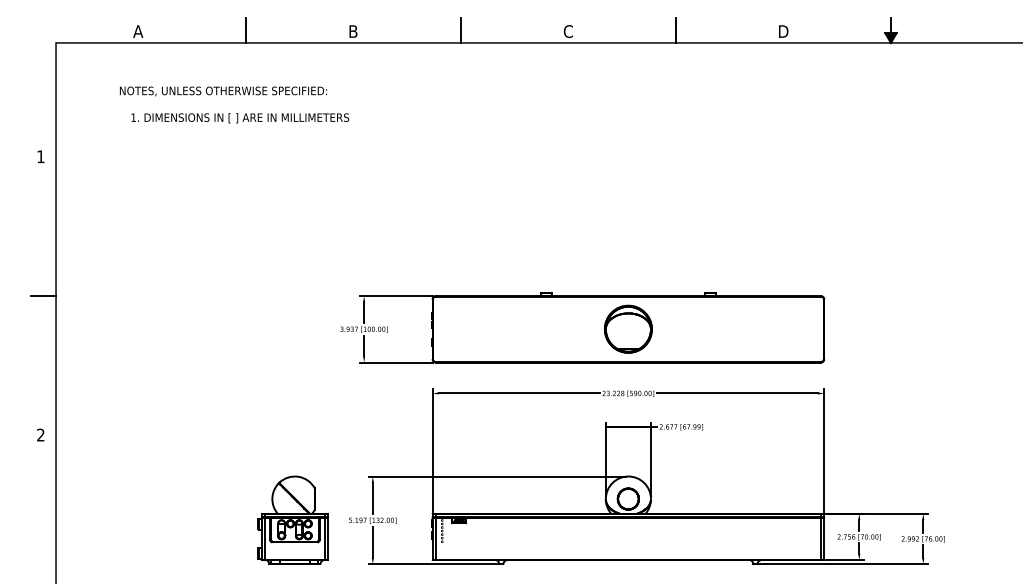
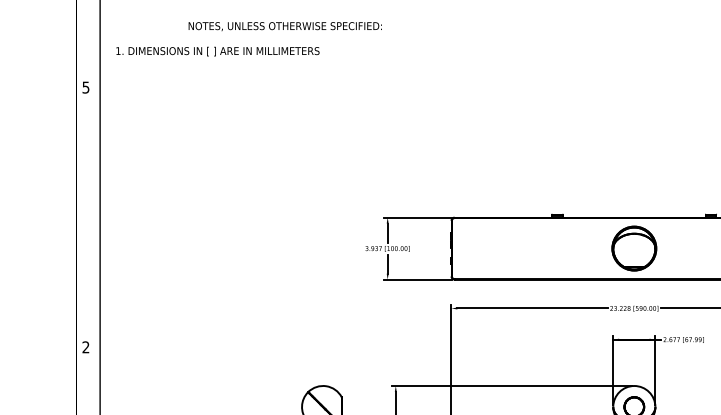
text: (223, 91) -> (285, 26), moved
text: (240, 118) -> (218, 51), moved
text: (40, 156) -> (85, 87), 1 -> 5
line: (43, 295) -> (88, 217), removed

